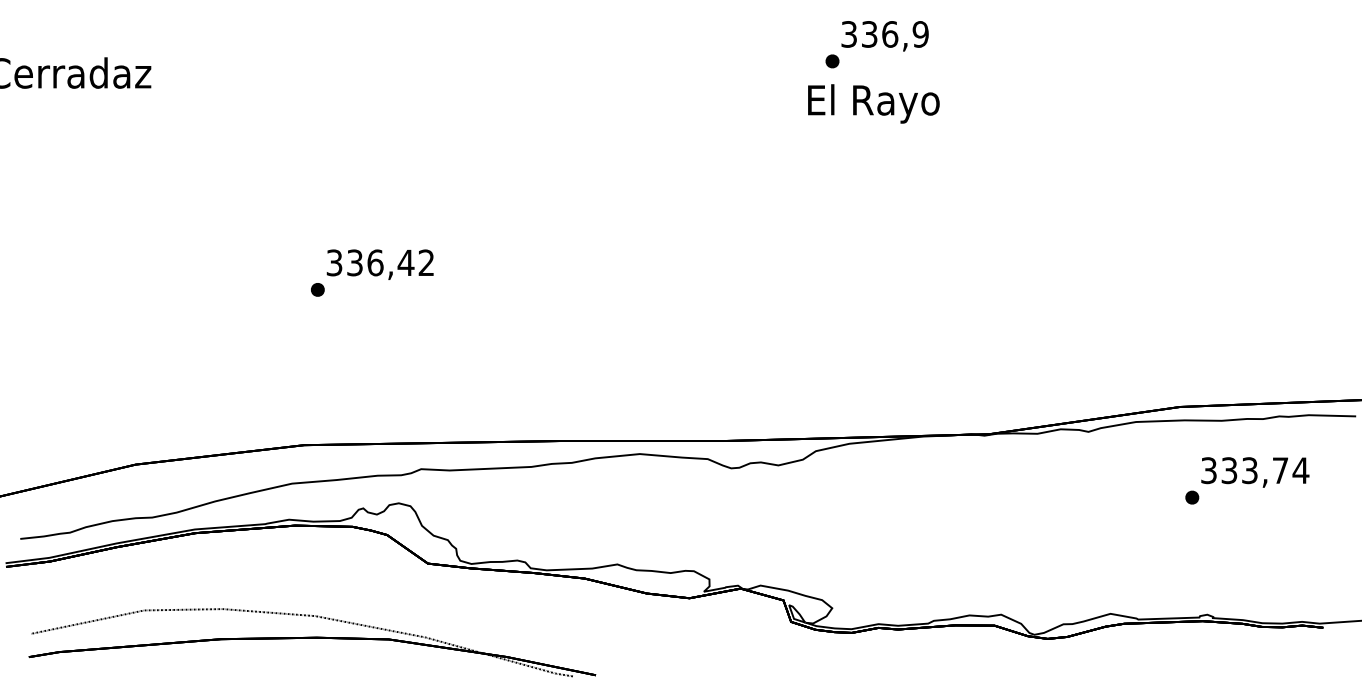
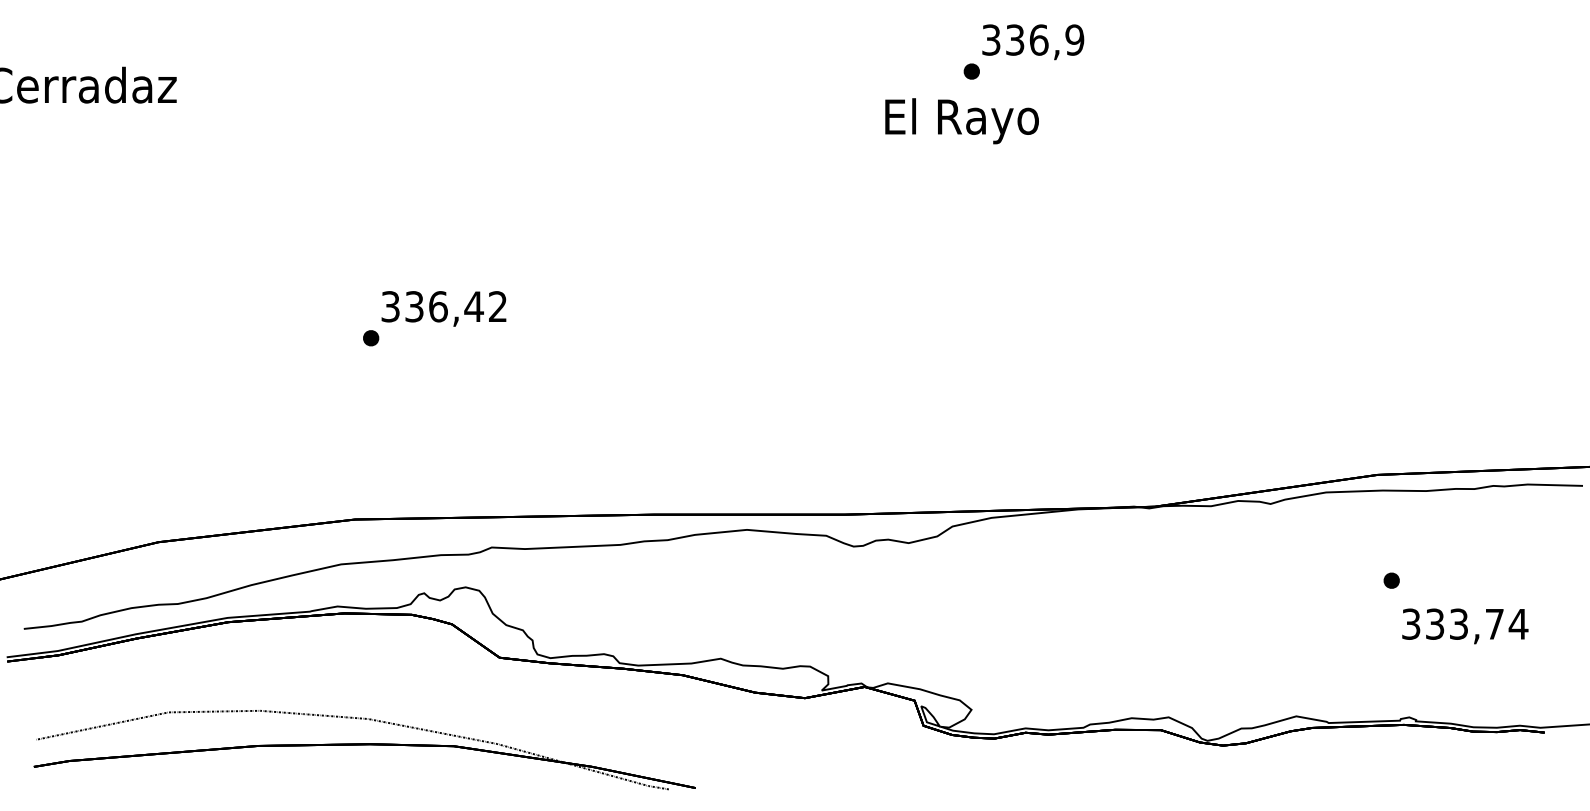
text: (873, 104) -> (961, 121), moved
text: (1255, 472) -> (1465, 626), moved

